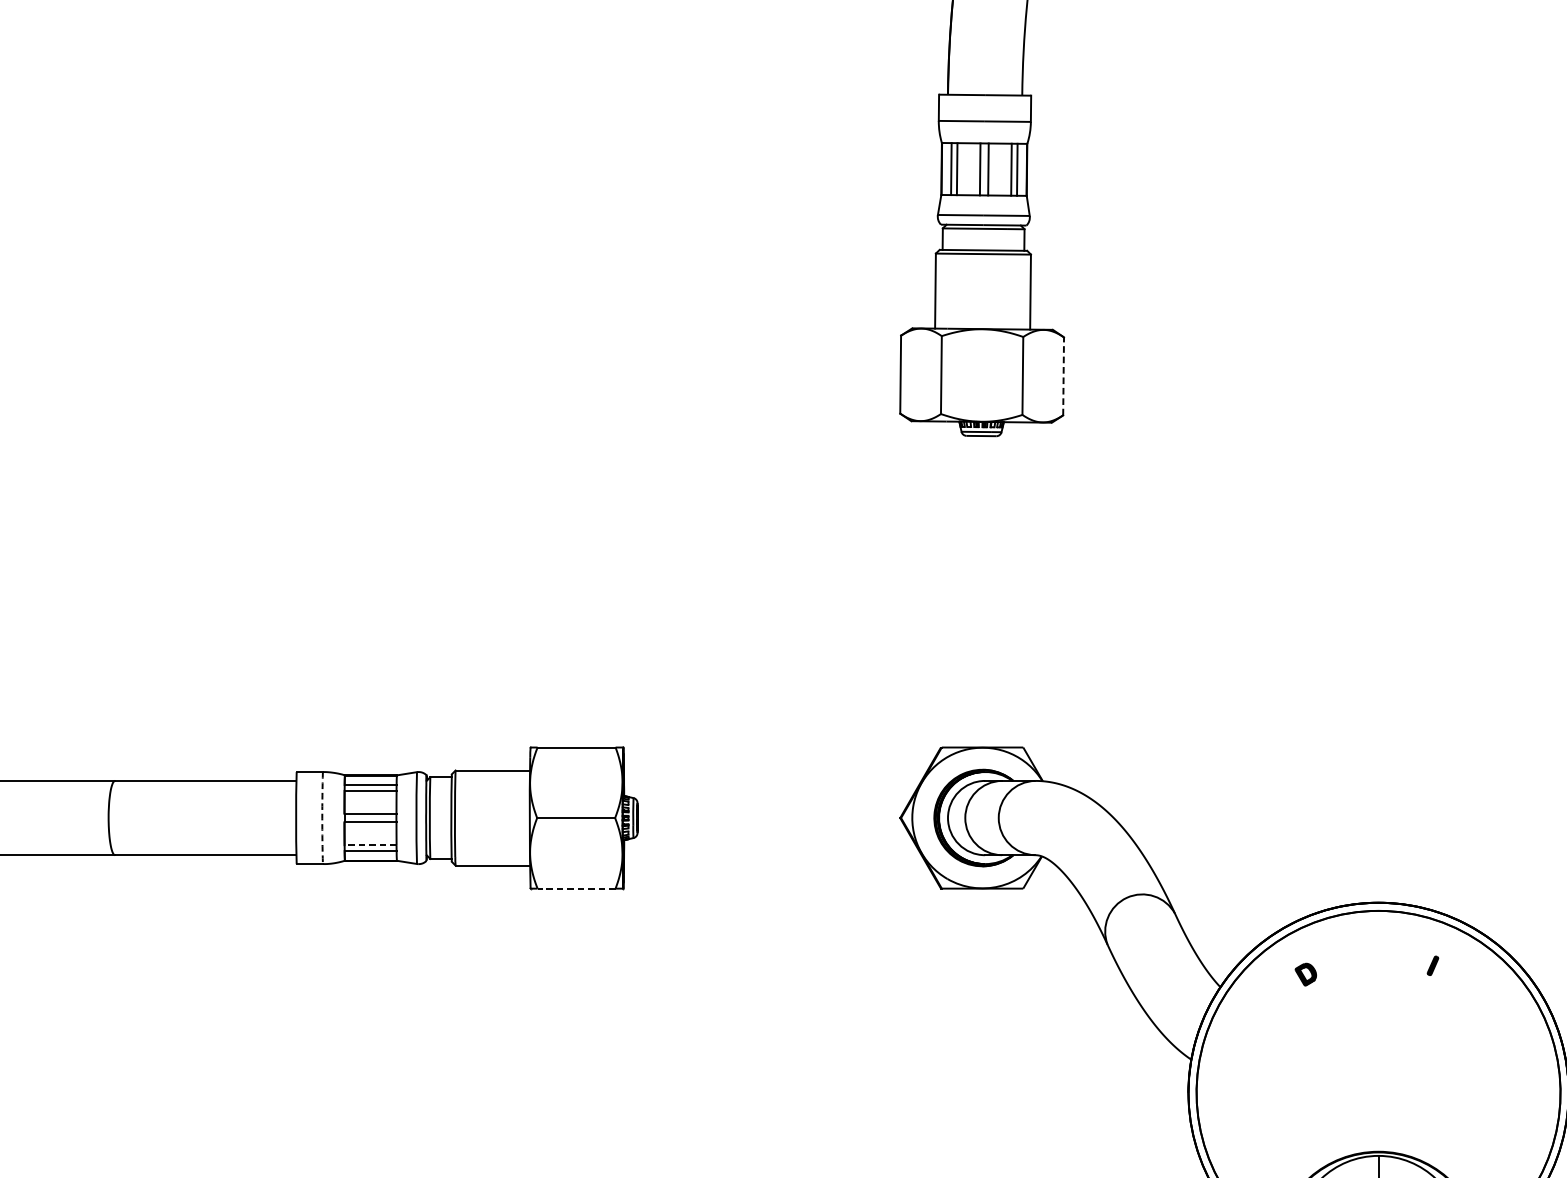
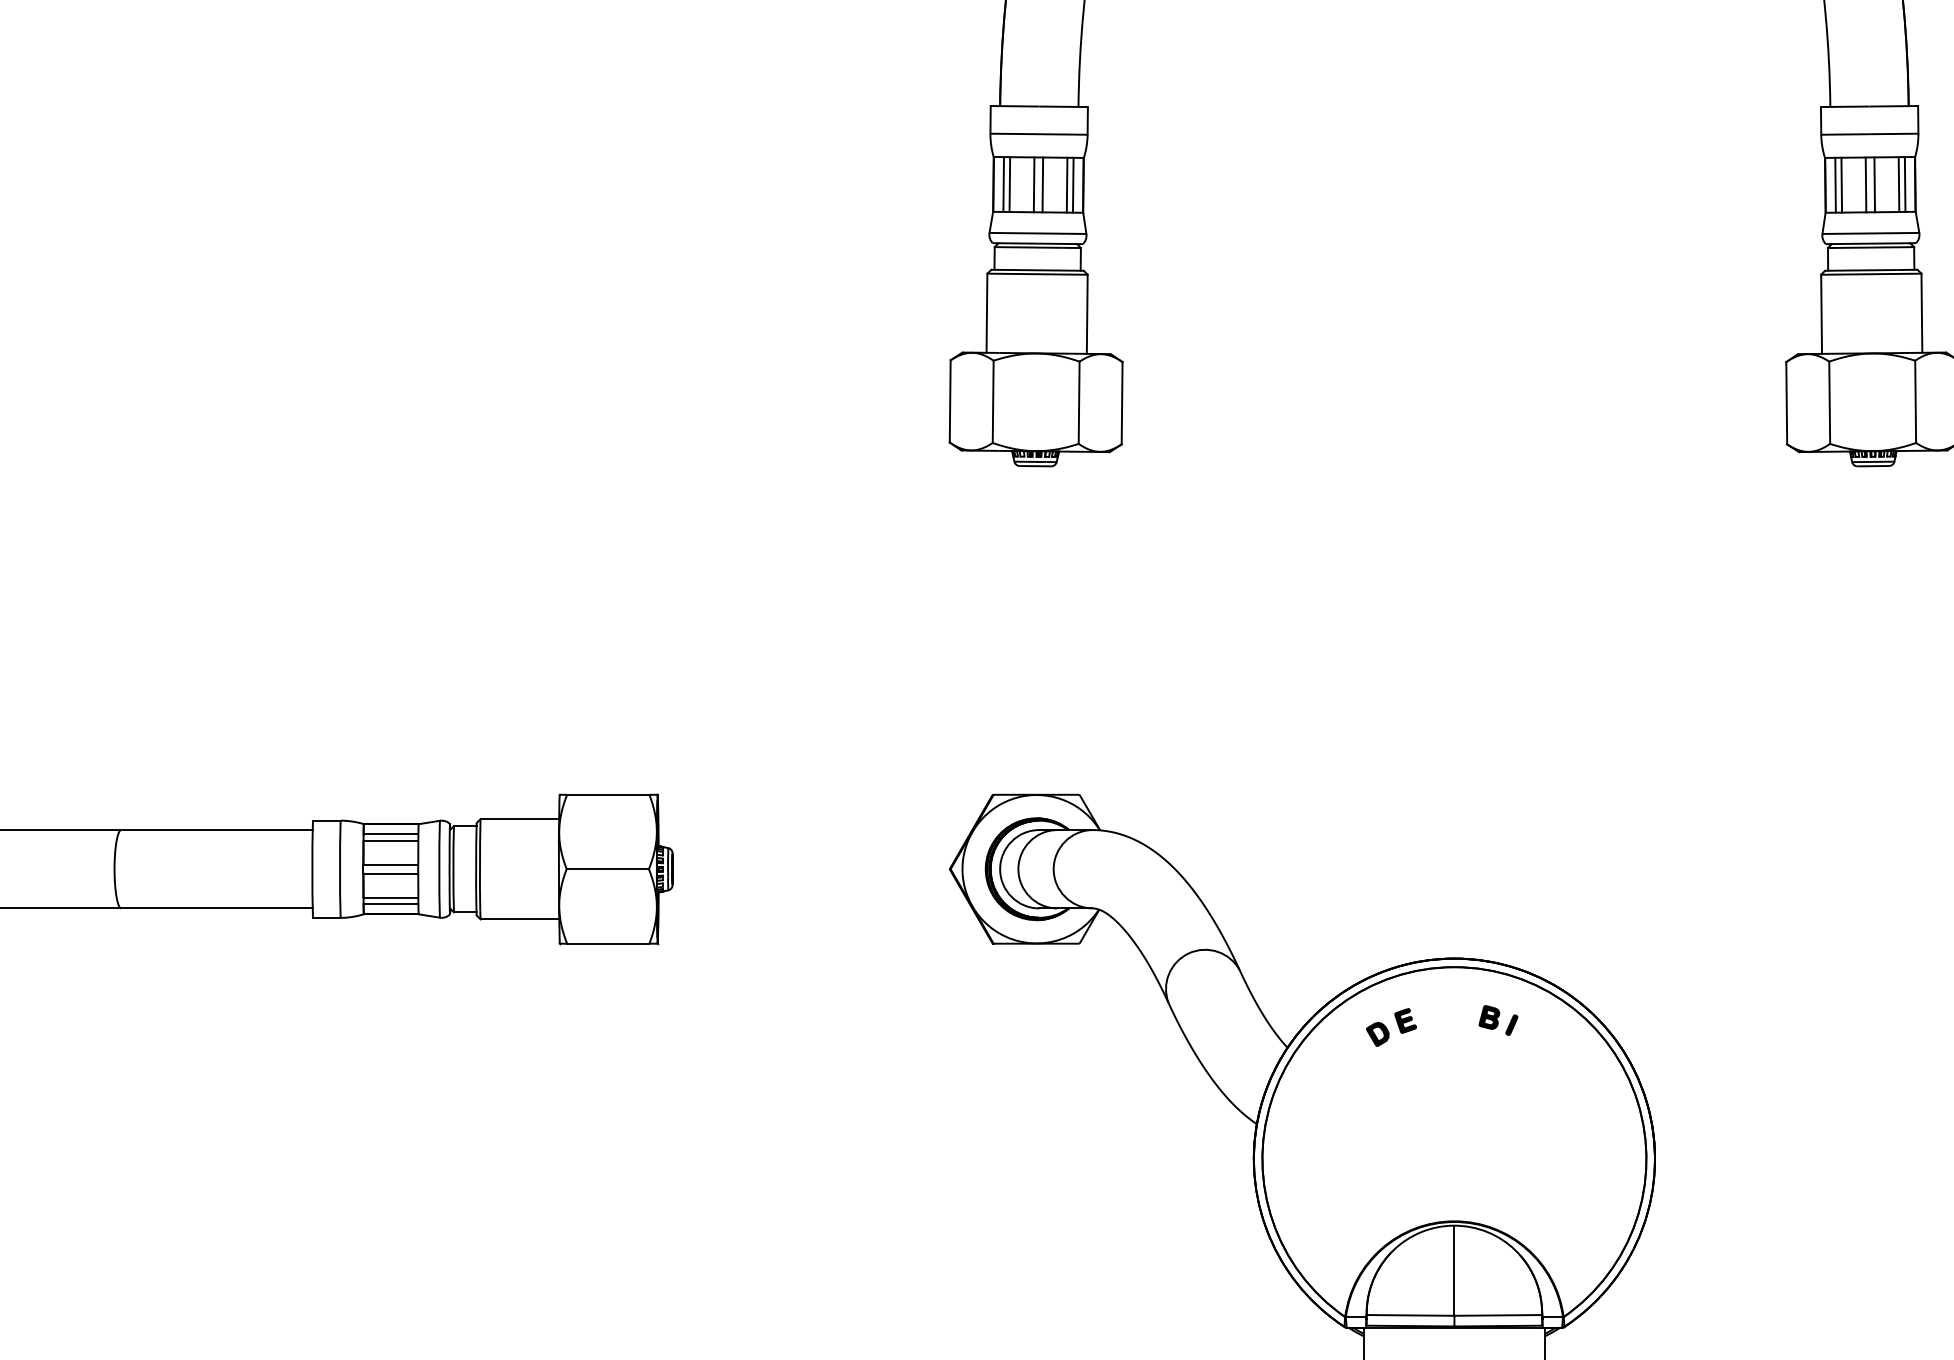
line: (1063, 375) -> (1122, 402), dashed -> solid
arc: (321, 818) -> (339, 869), dashed -> solid
line: (370, 844) -> (390, 897), dashed -> solid
line: (575, 888) -> (607, 943), dashed -> solid
part: (1411, 958) -> (1489, 1017), added
part: (1332, 961) -> (1405, 1020), added

